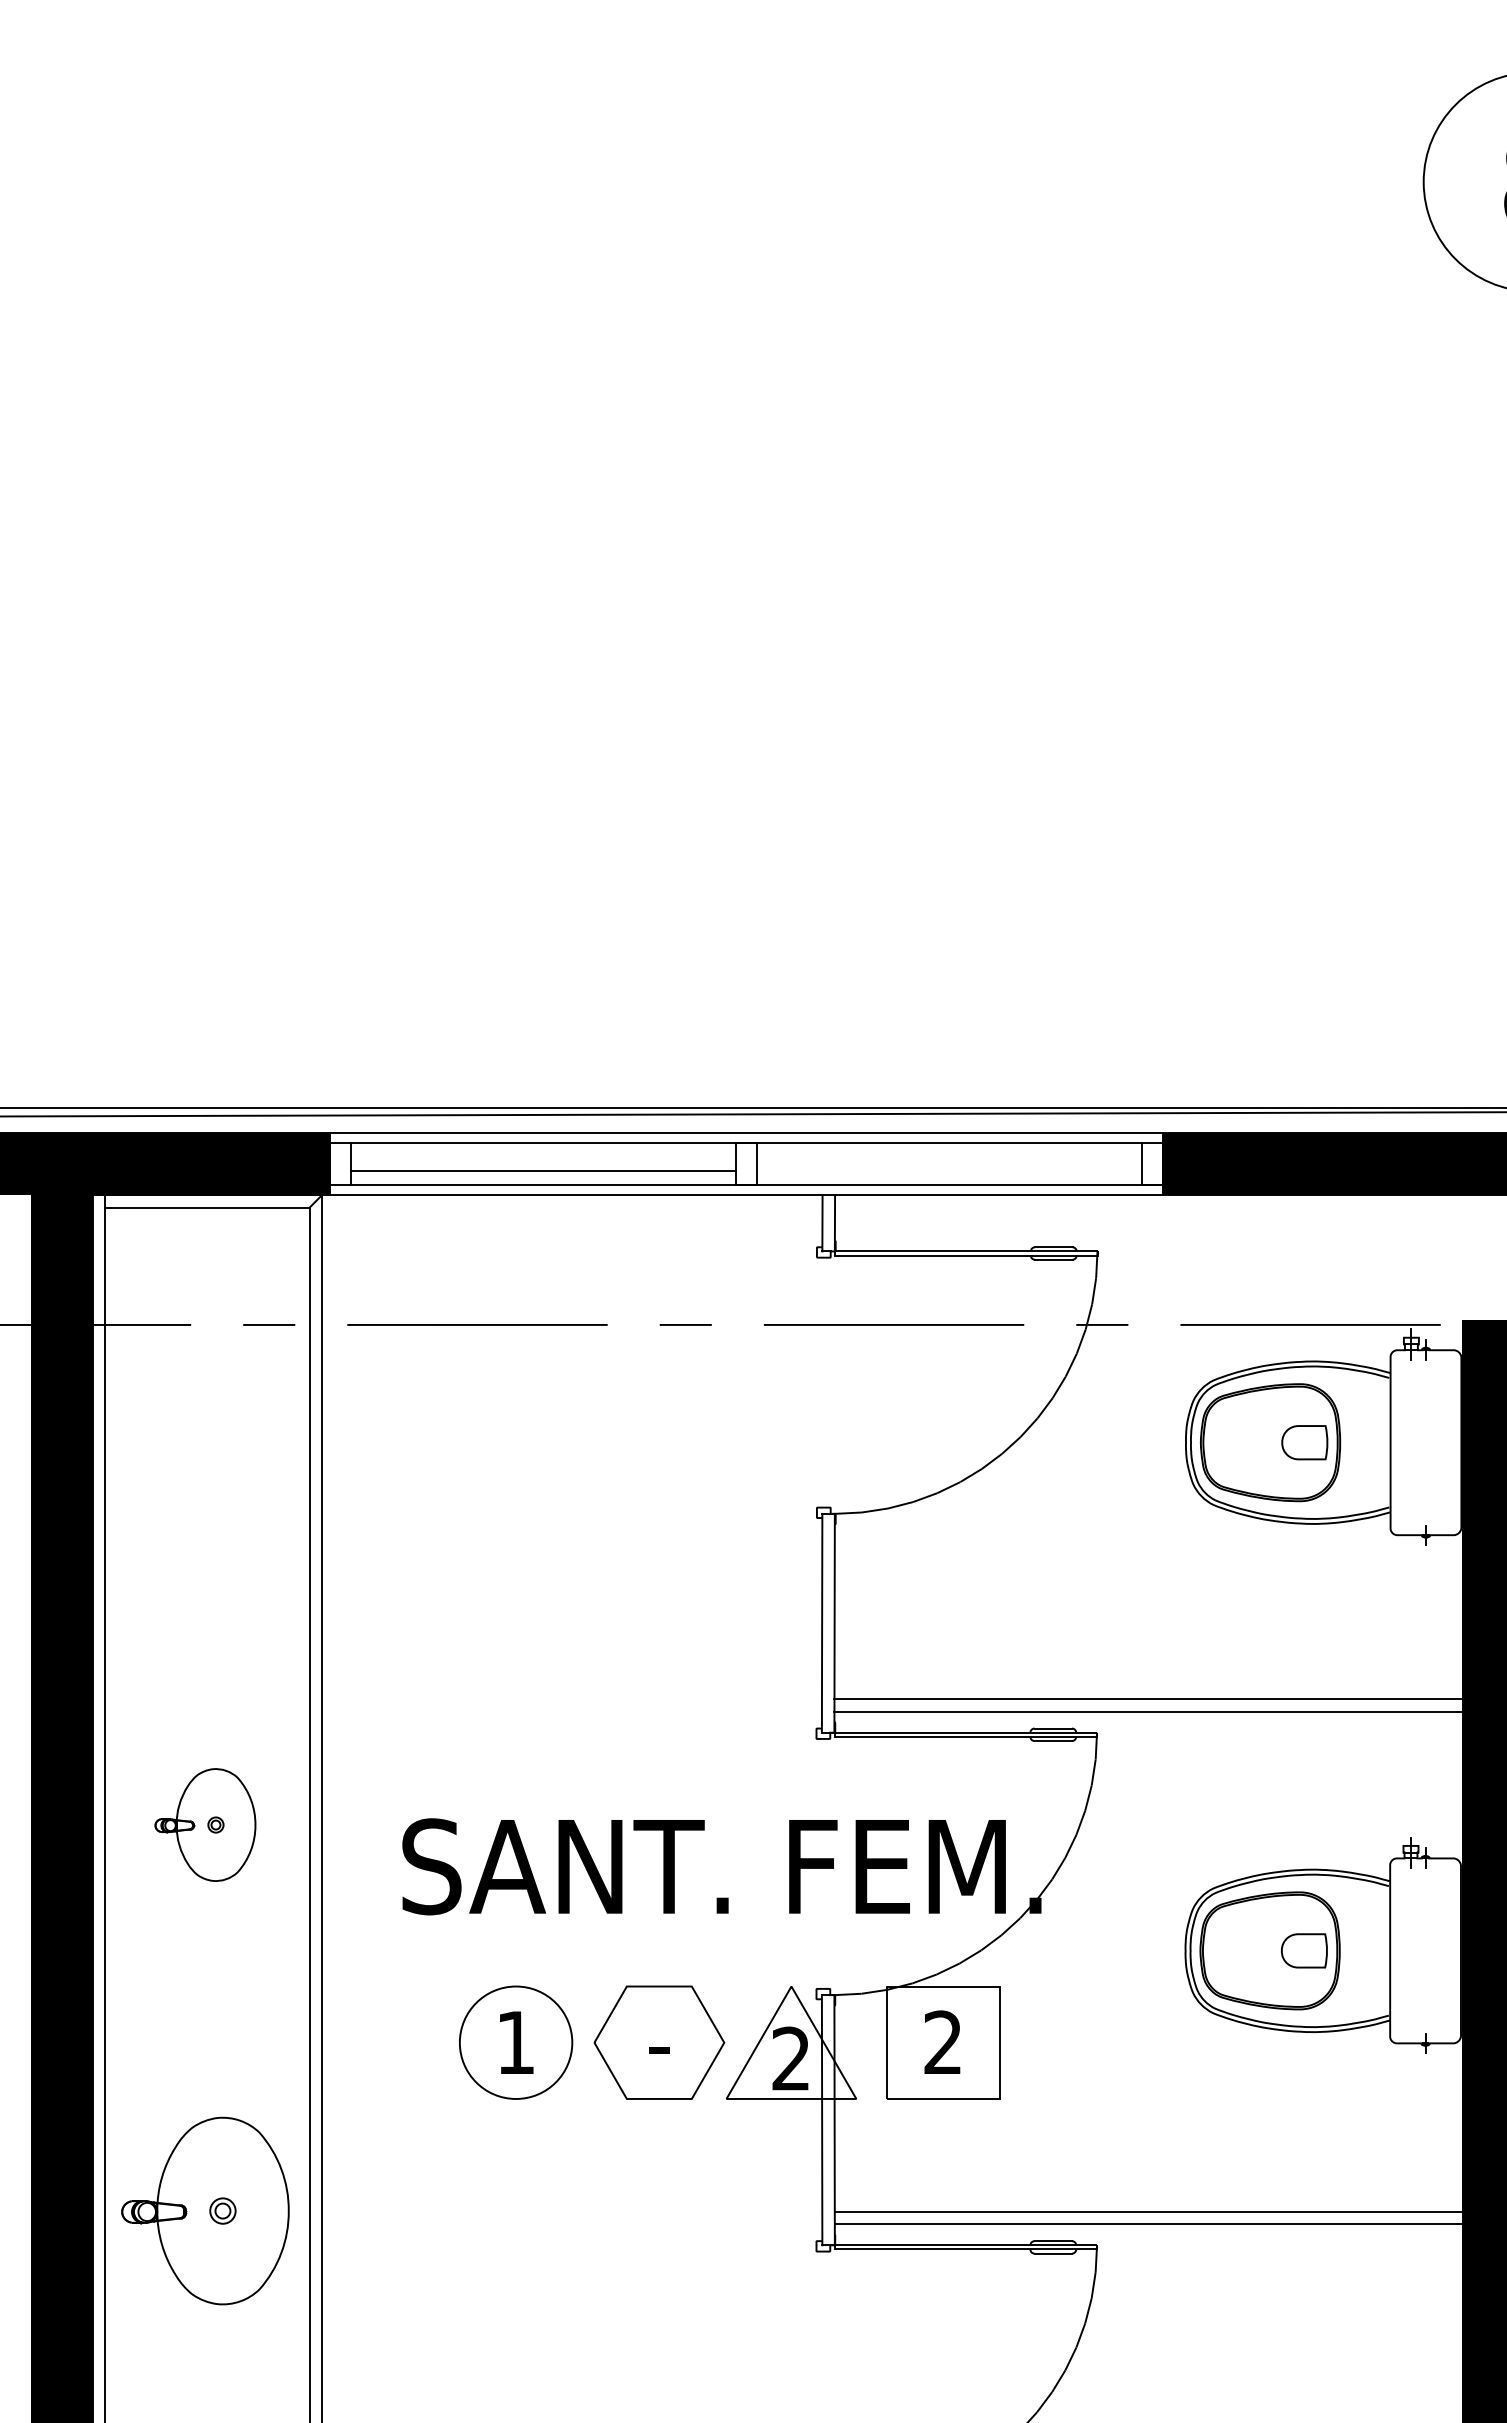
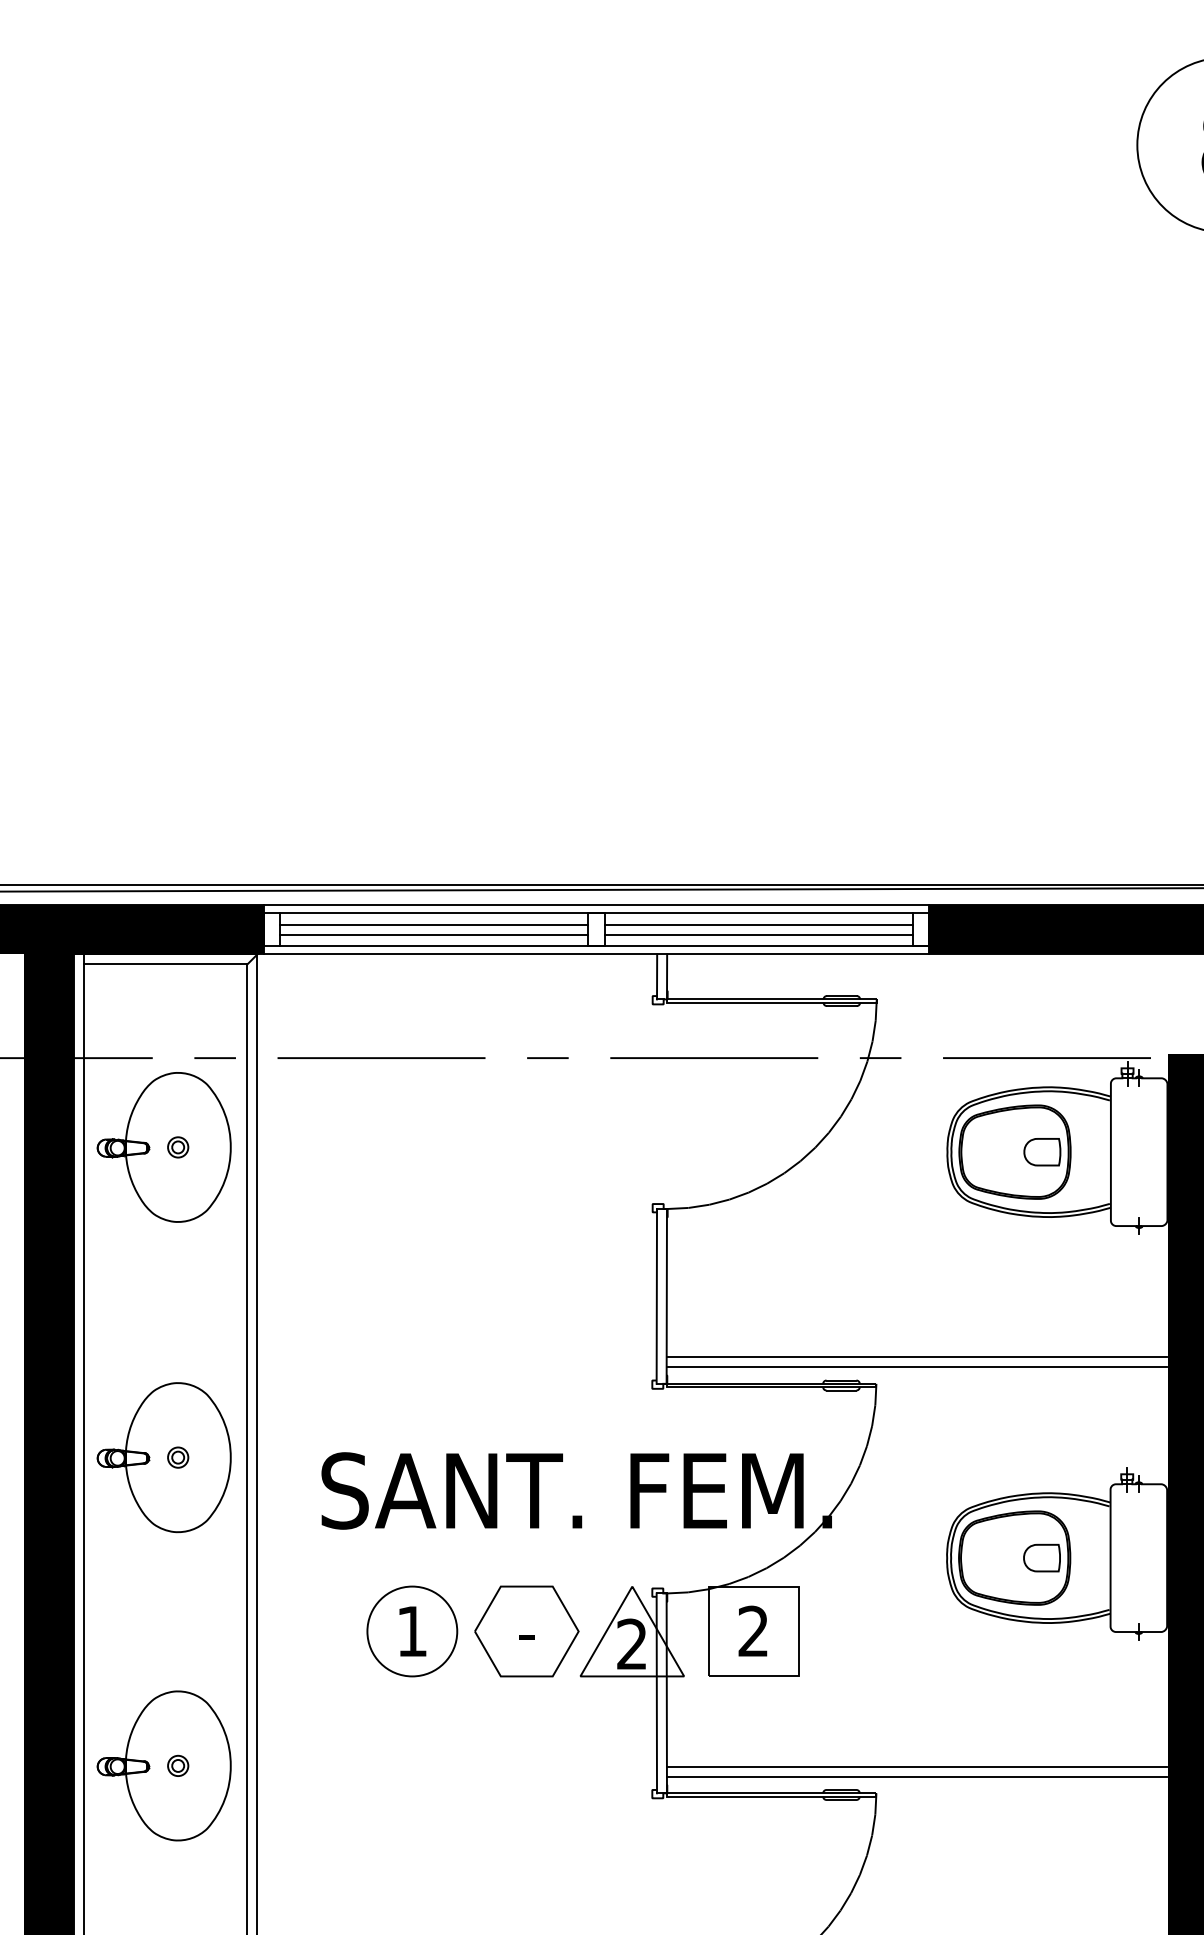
line: (543, 1158) -> (434, 925), added
line: (949, 1158) -> (758, 925), added
line: (949, 1170) -> (758, 934), added
part: (205, 1436) -> (164, 1147), added
part: (205, 1824) -> (164, 1457), size x1.67

